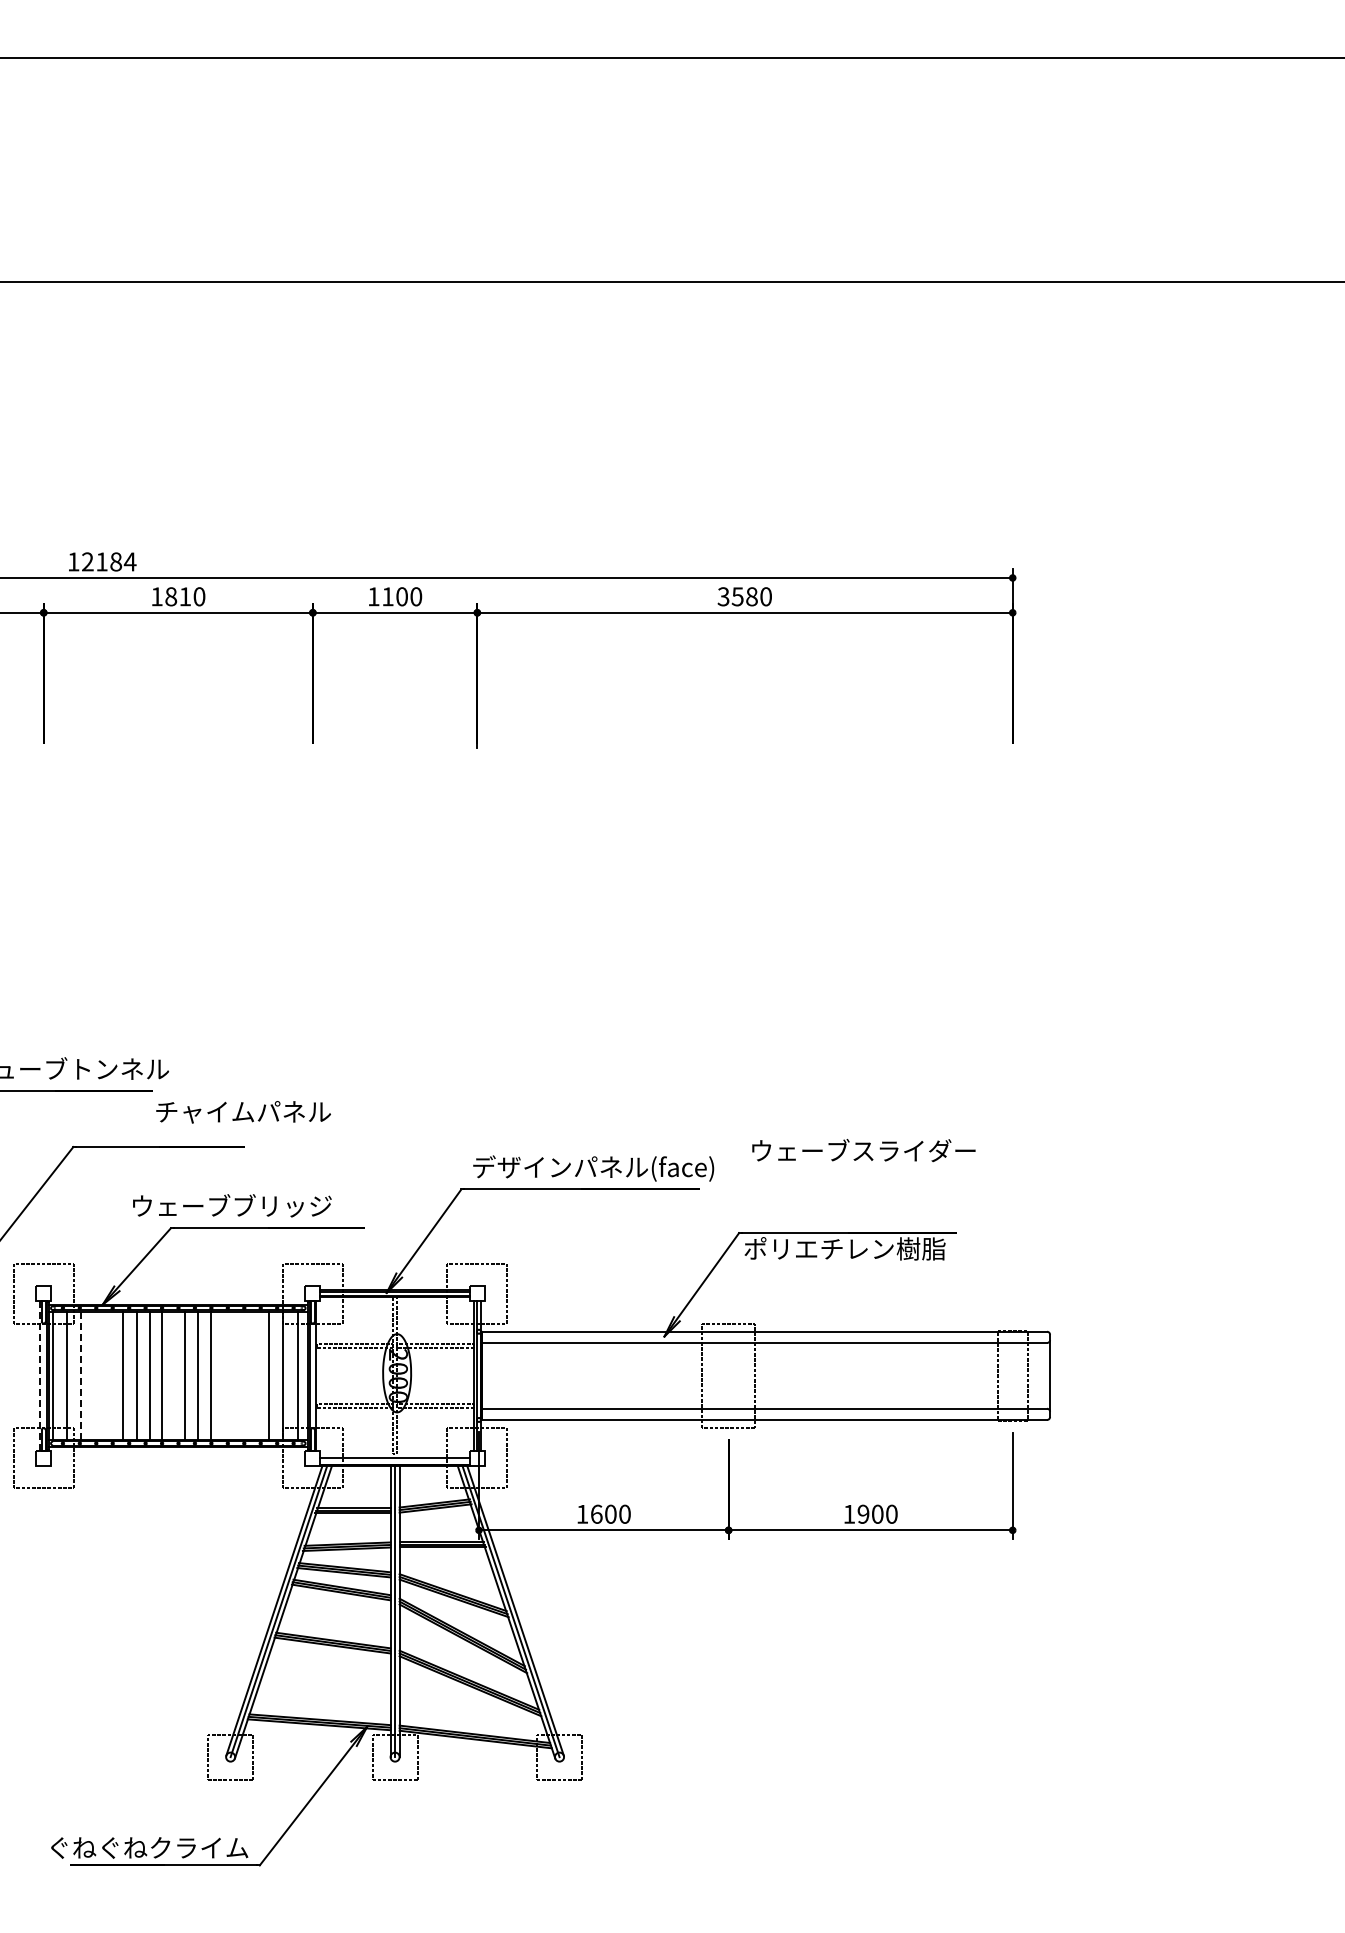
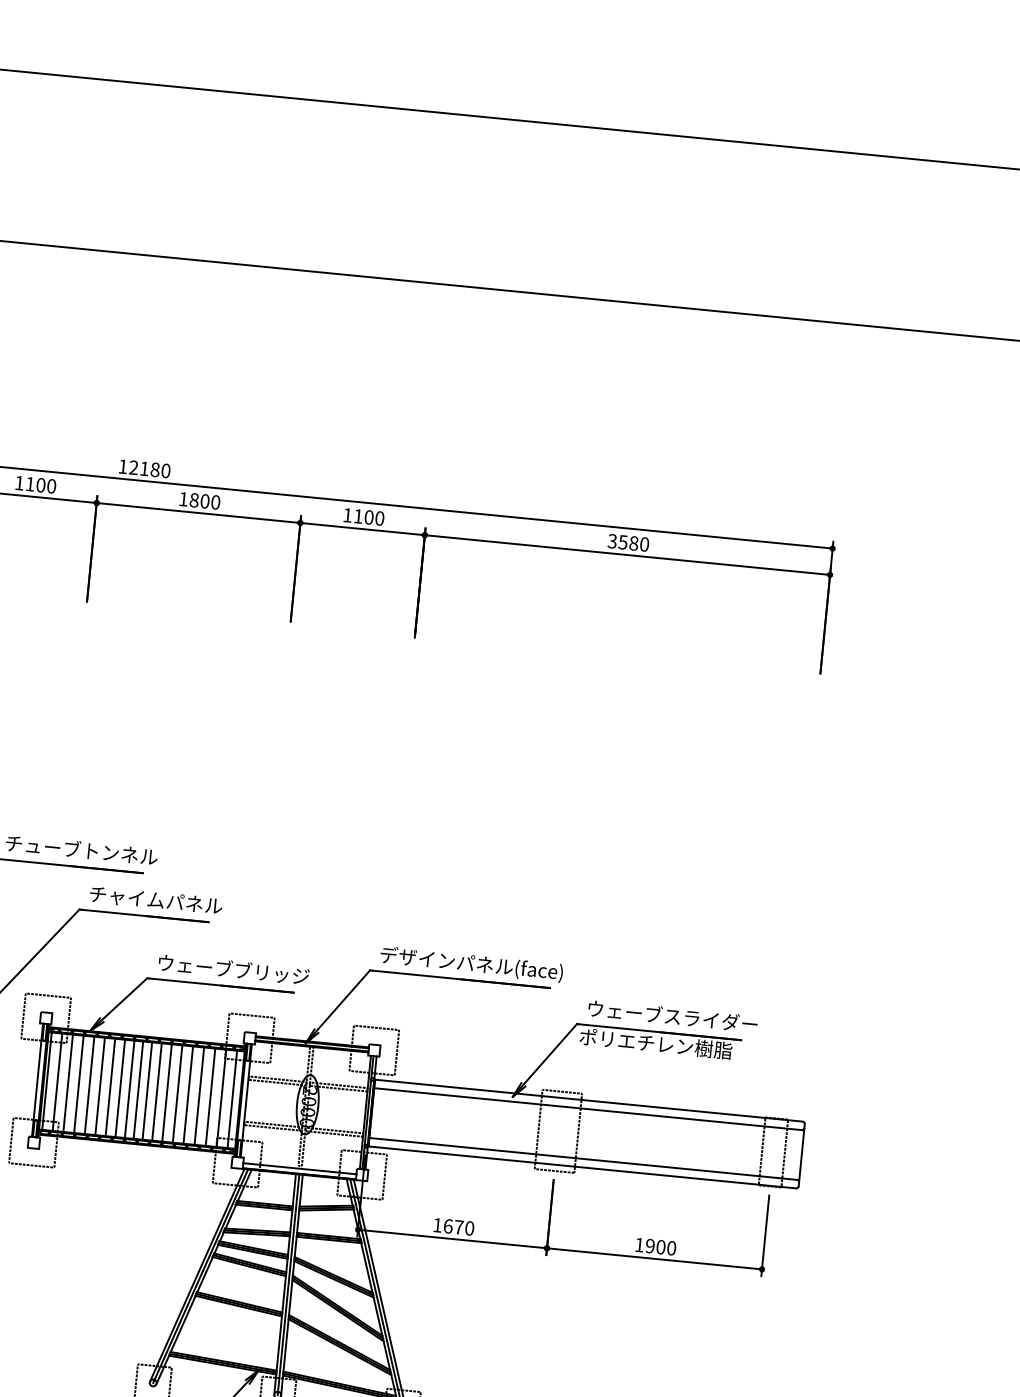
text: (129, 561) -> (165, 470), 12184 -> 12180
text: (185, 596) -> (205, 501), 1810 -> 1800
text: (243, 1112) -> (156, 900), moved
text: (863, 1150) -> (672, 1016), moved
text: (232, 1205) -> (234, 969), moved
line: (40, 1375) -> (37, 1080), dashed -> solid
line: (80, 1375) -> (67, 1082), dashed -> solid
line: (95, 1375) -> (79, 1084), added
line: (109, 1375) -> (89, 1085), added
line: (173, 1375) -> (138, 1089), added
line: (225, 1375) -> (177, 1093), added
line: (239, 1375) -> (188, 1094), added
line: (254, 1375) -> (199, 1095), added
text: (610, 1513) -> (458, 1226), 1600 -> 1670

